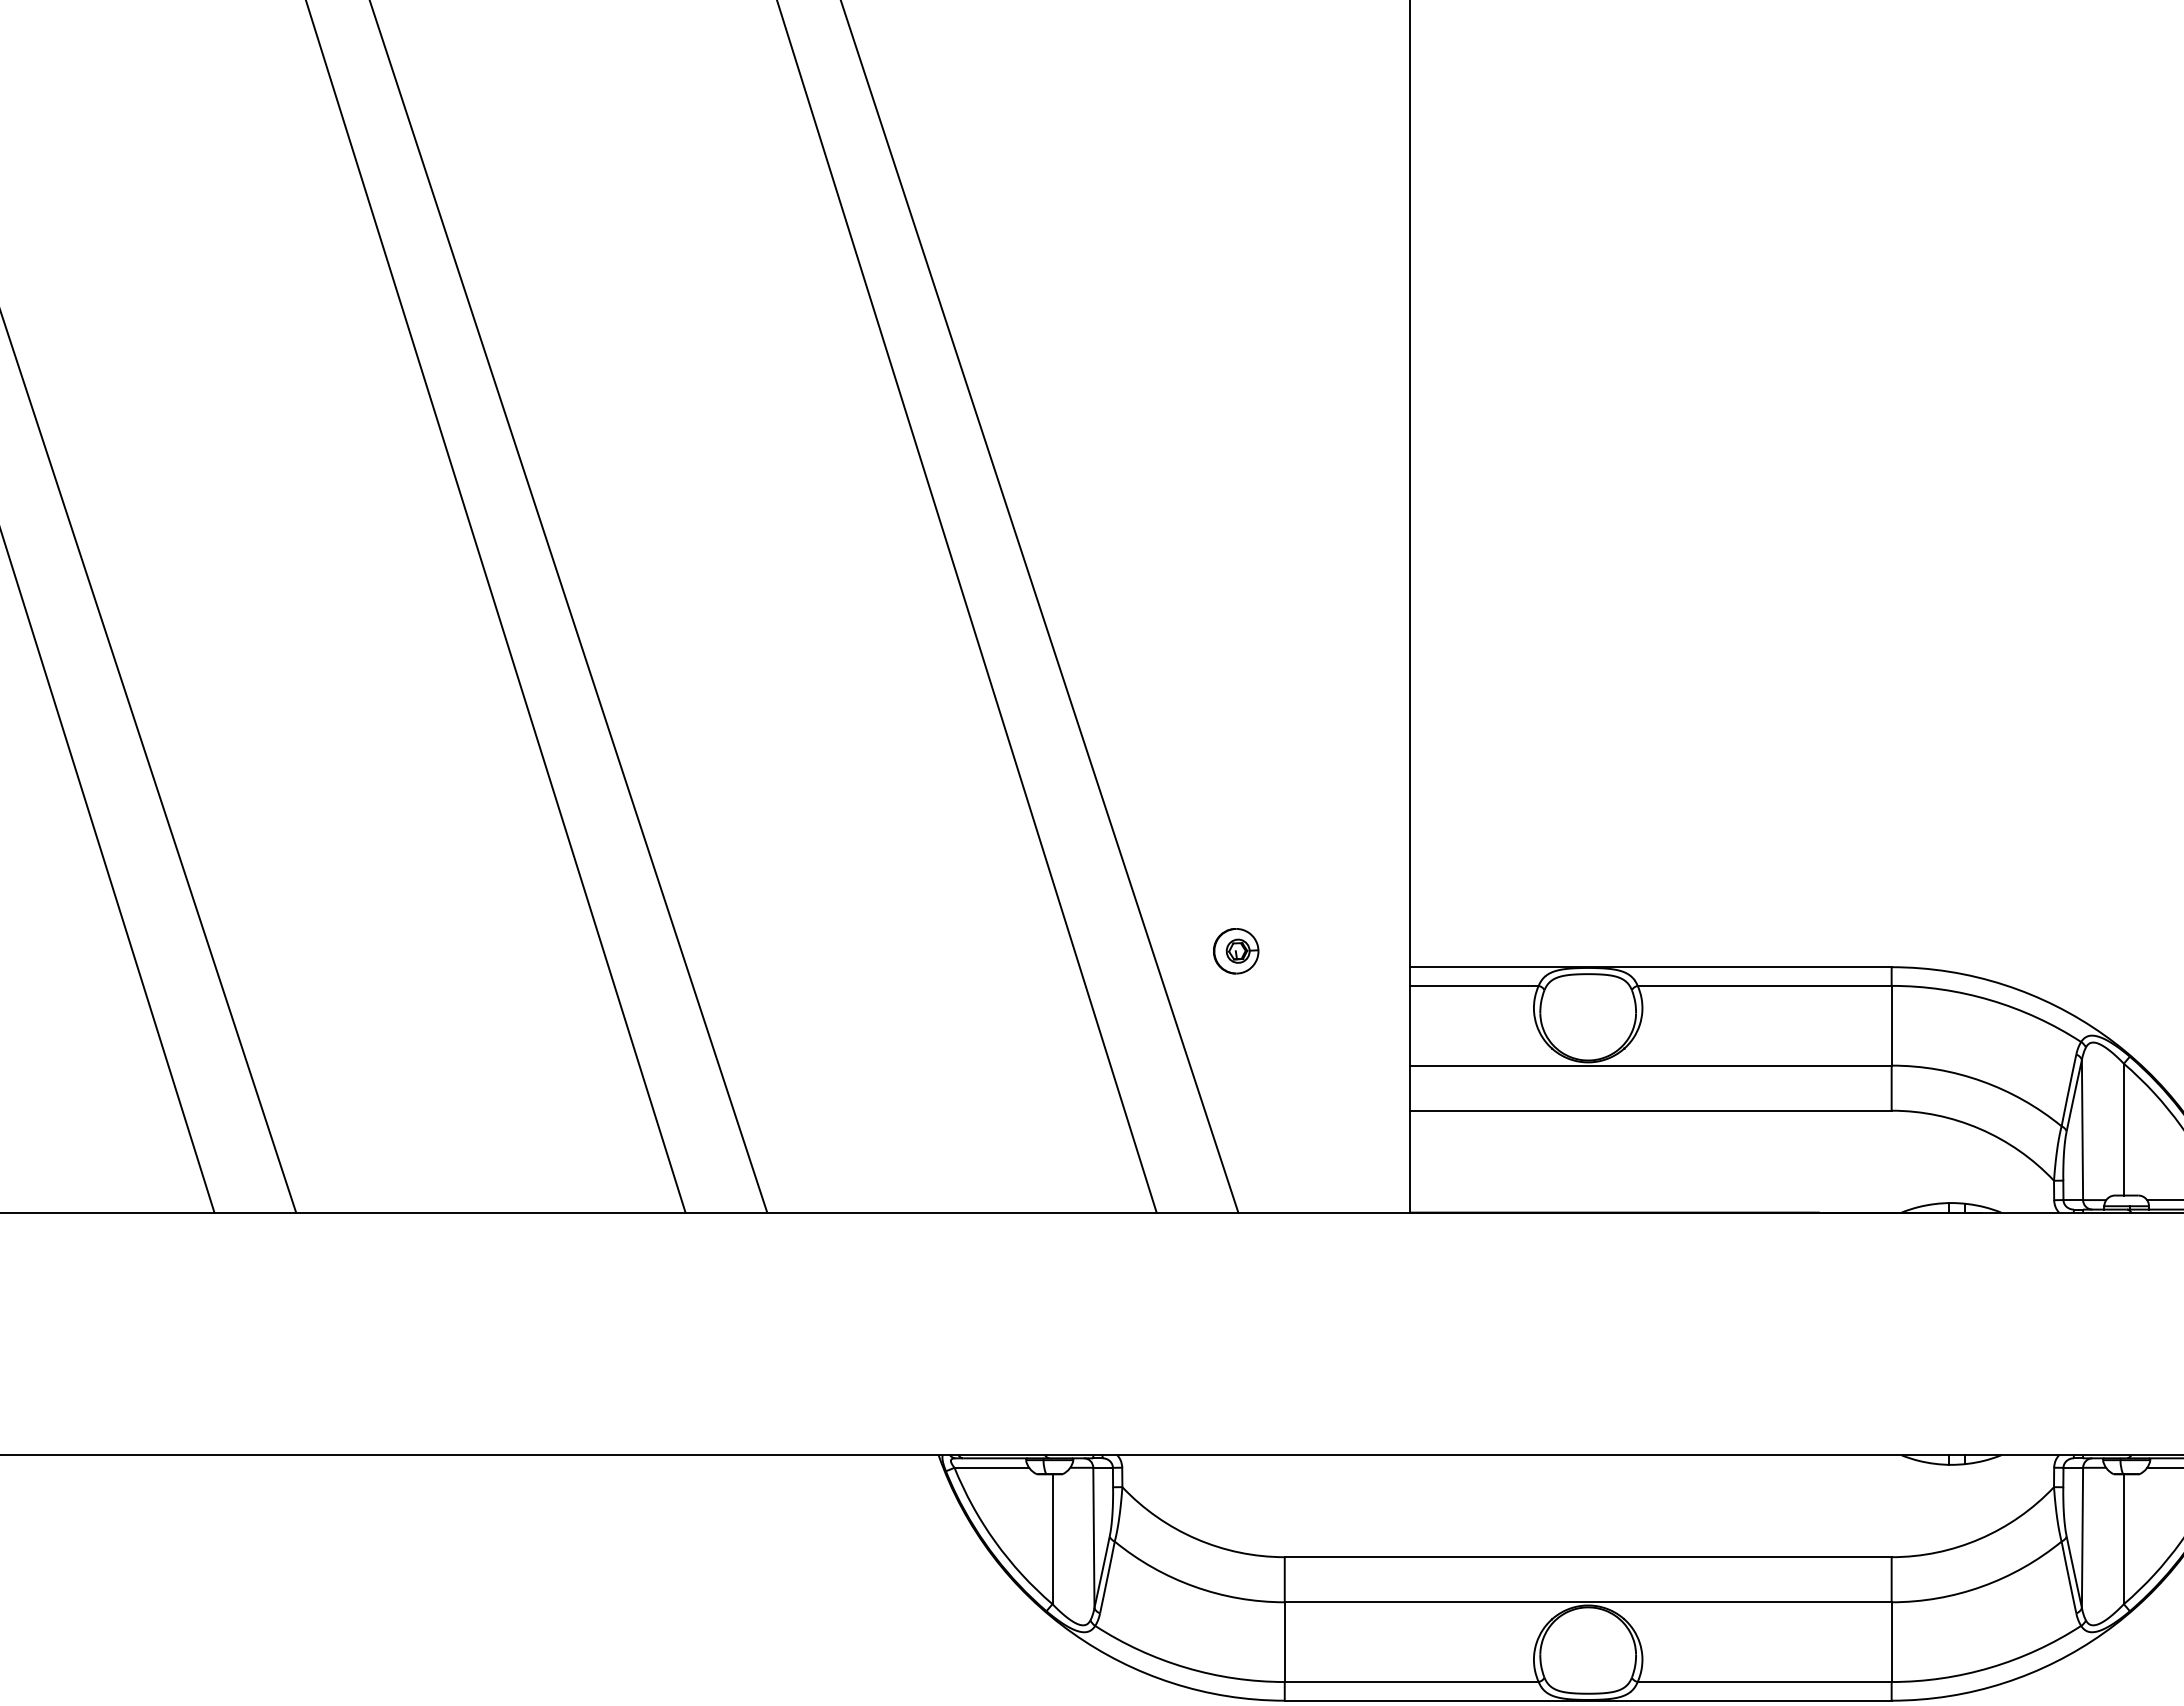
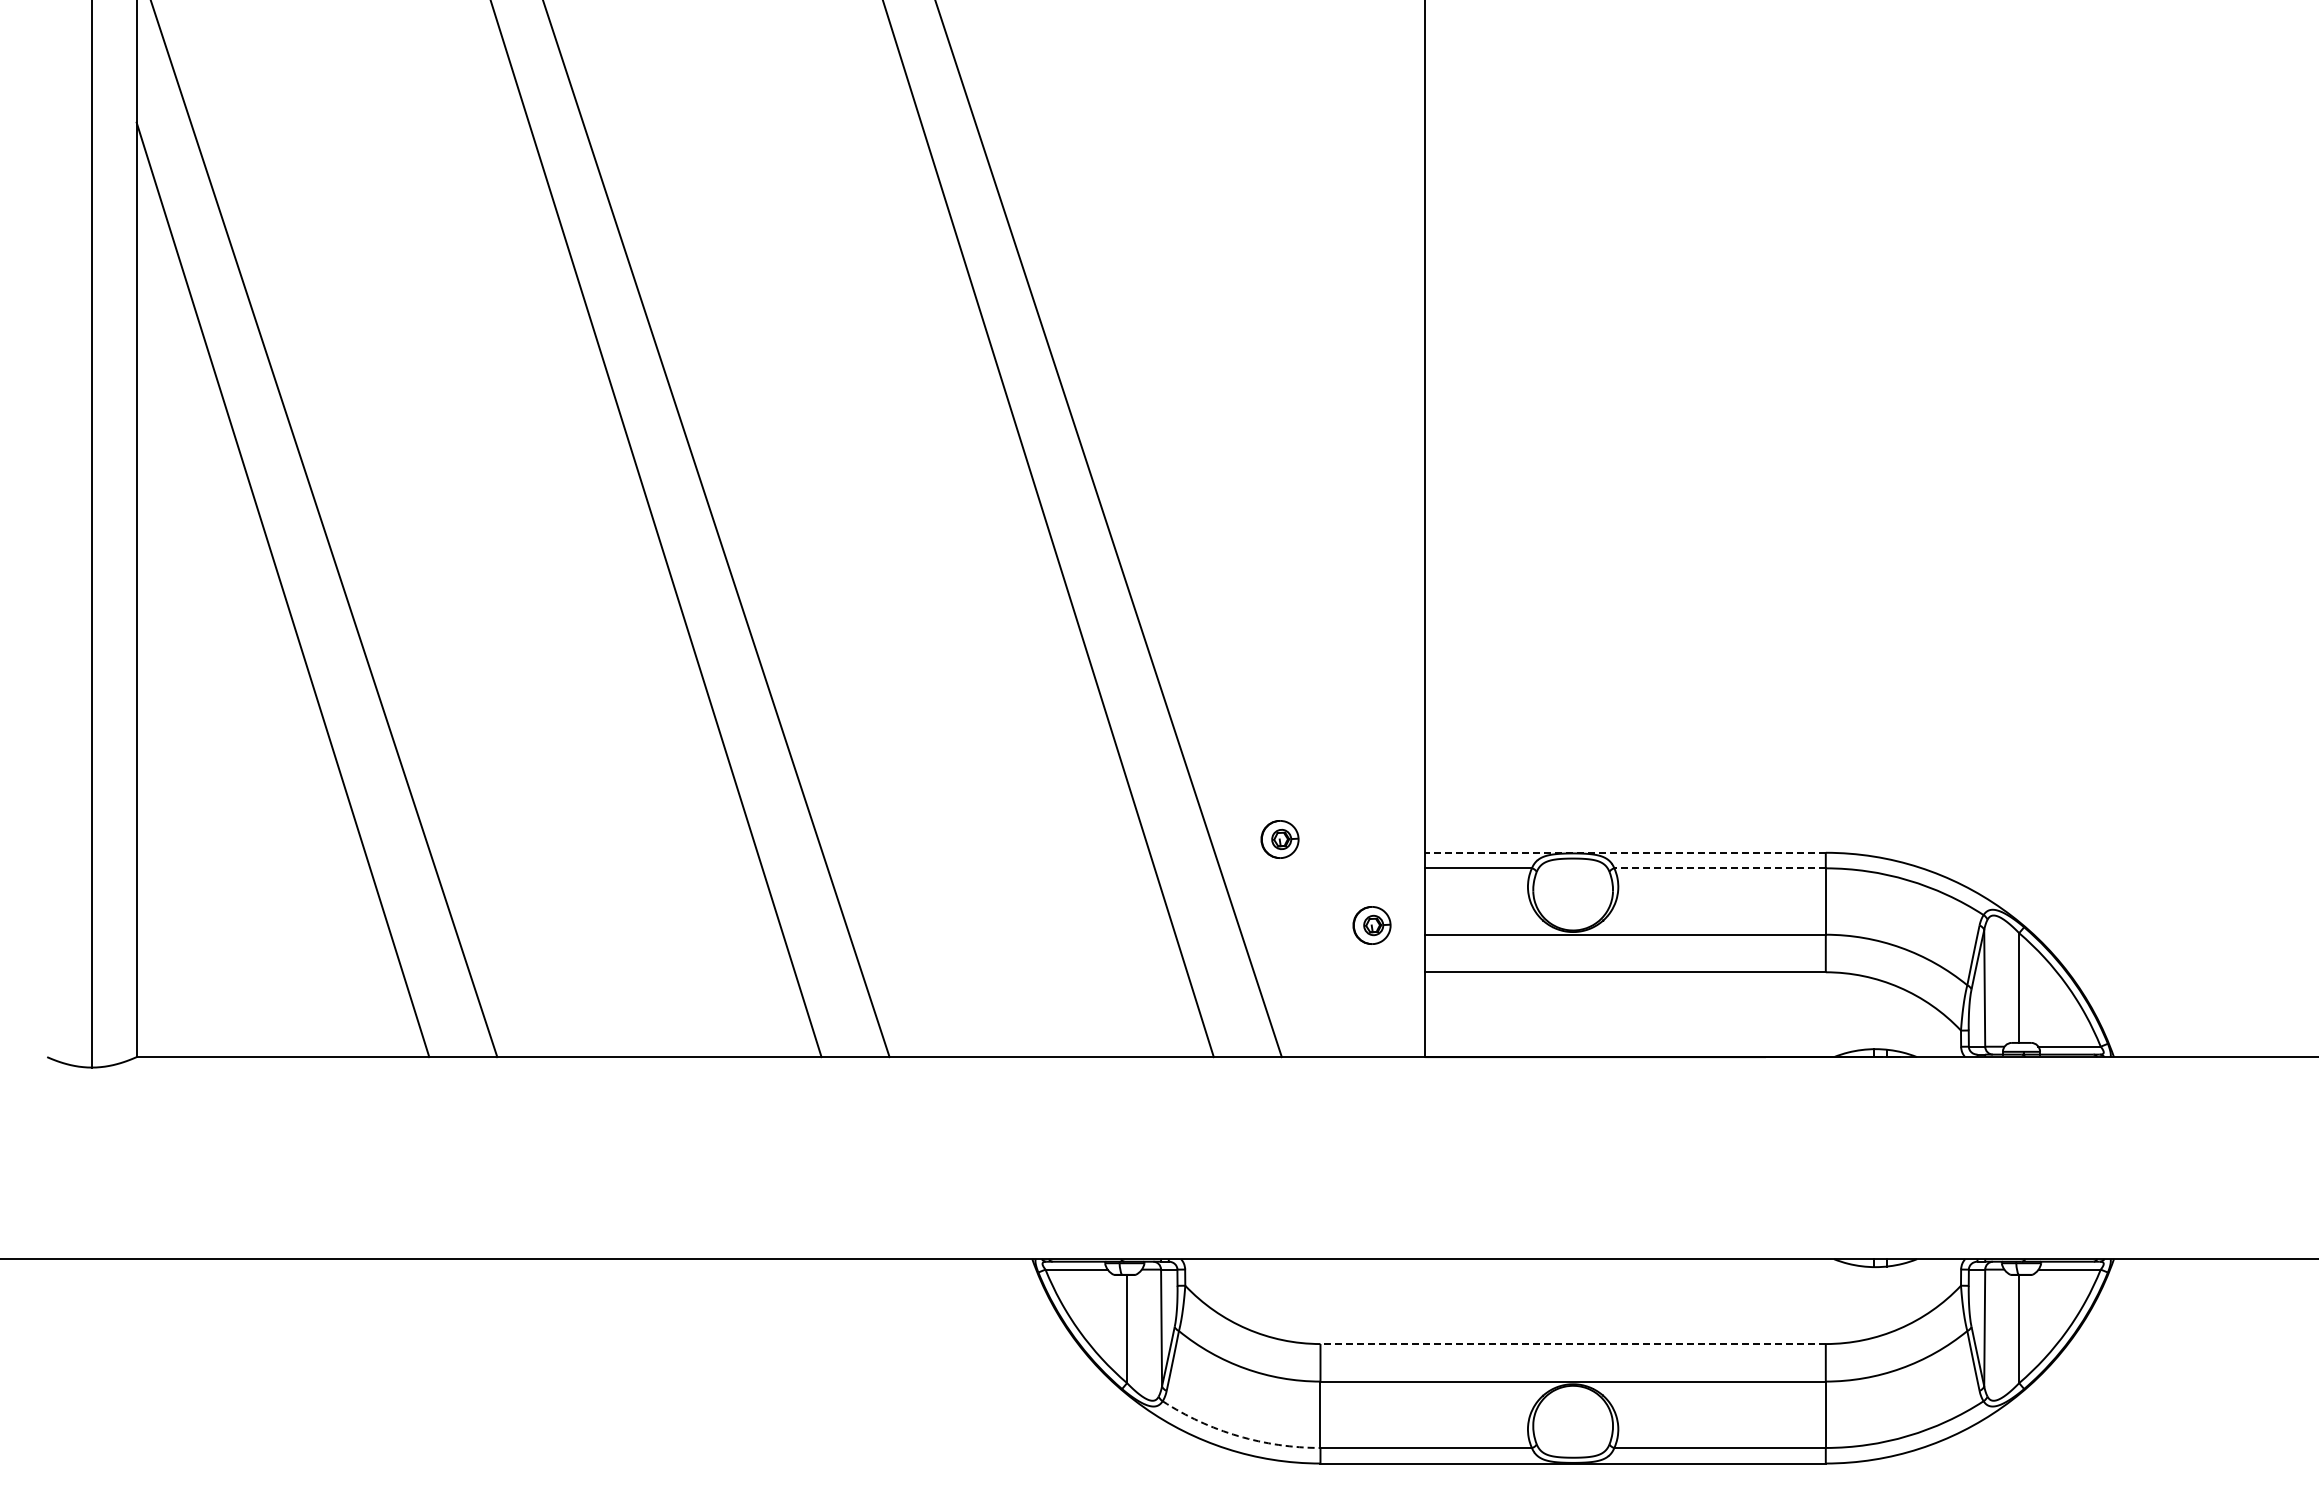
line: (1649, 966) -> (1624, 852), solid -> dashed
line: (1765, 986) -> (1720, 868), solid -> dashed
part: (1346, 1054) -> (1371, 925), added
line: (1588, 1557) -> (1573, 1344), solid -> dashed
arc: (1186, 1668) -> (1238, 1436), solid -> dashed

